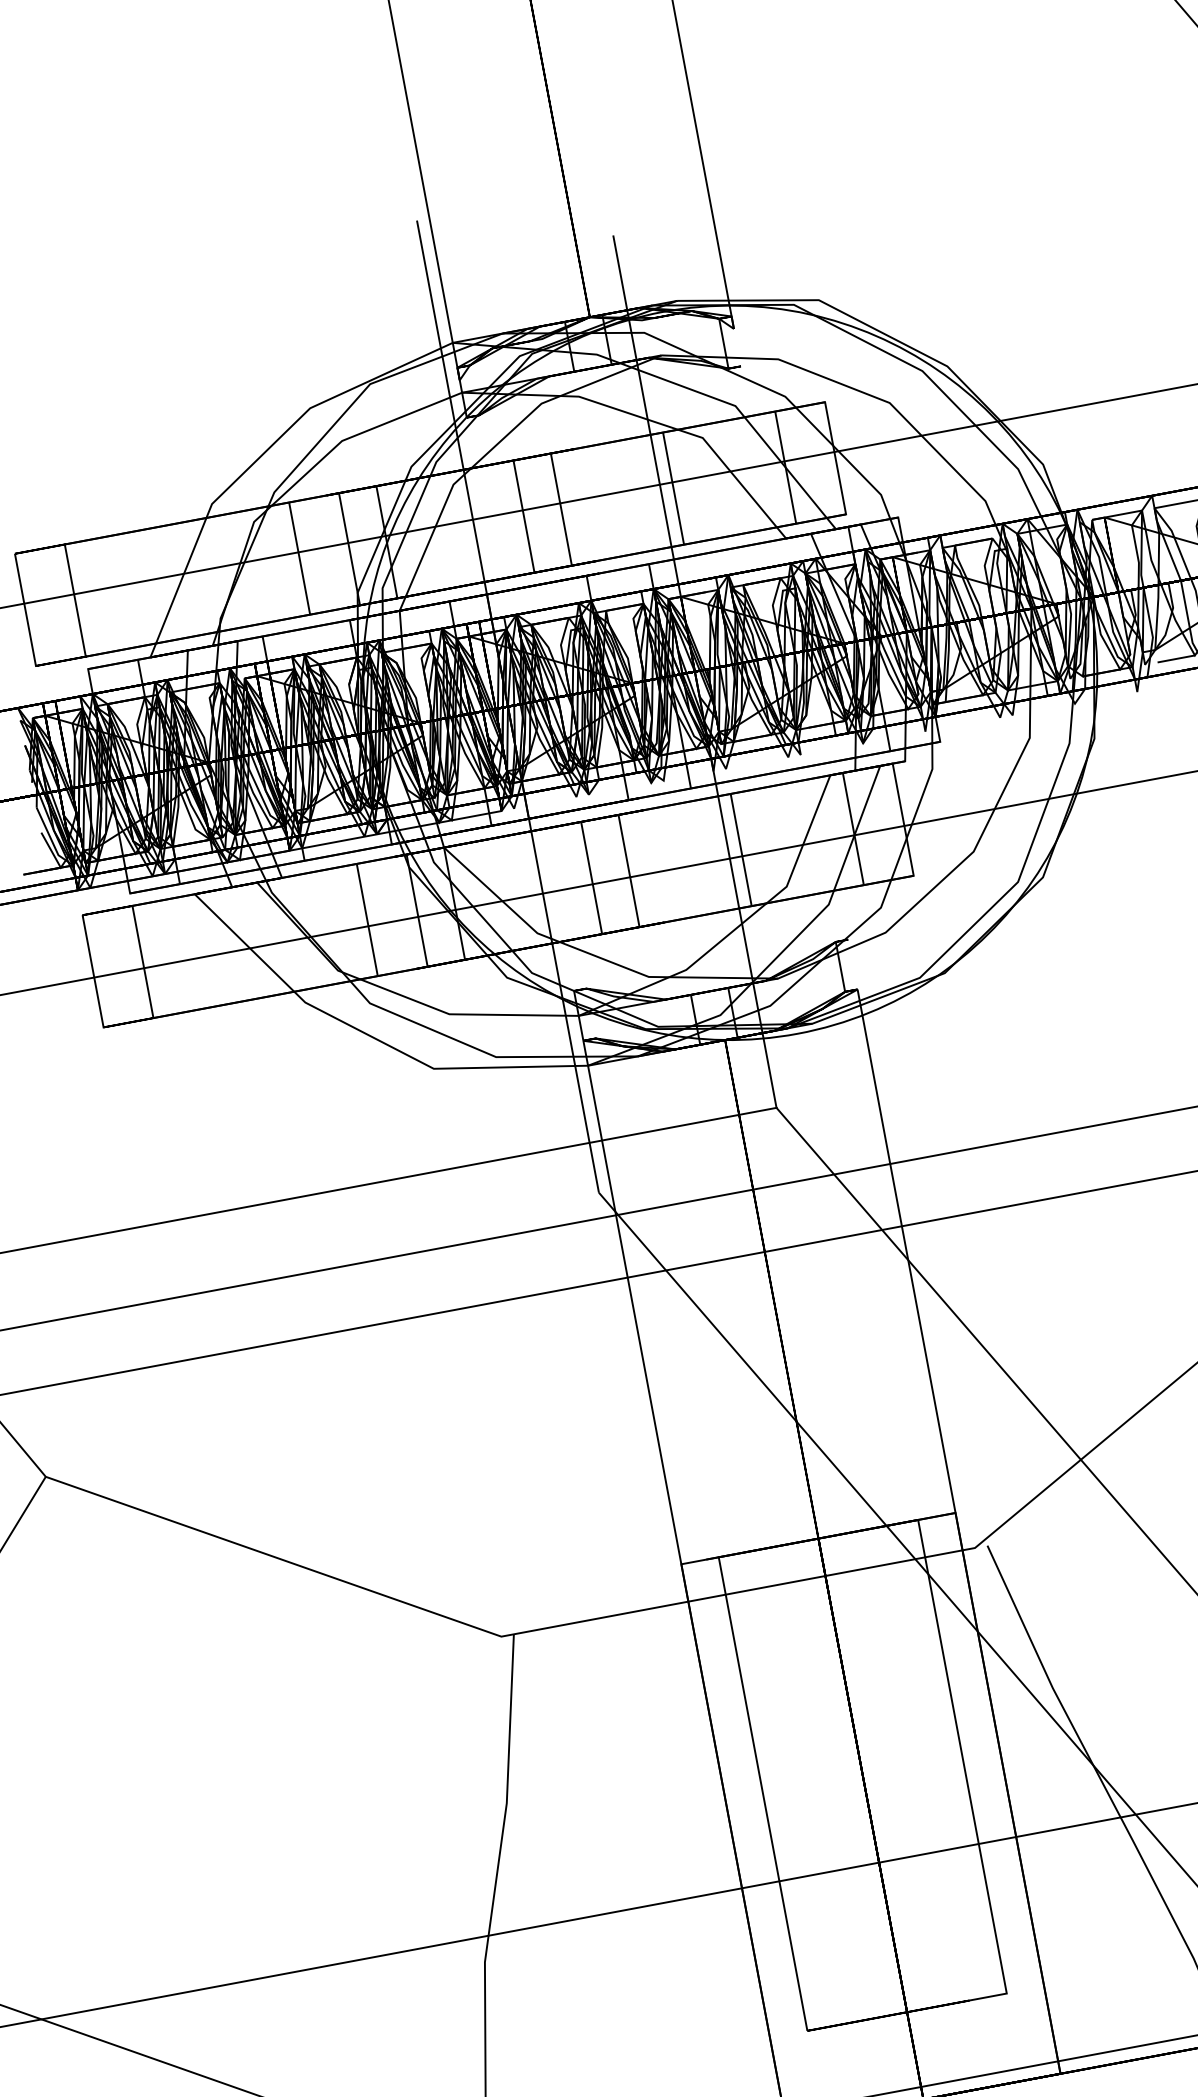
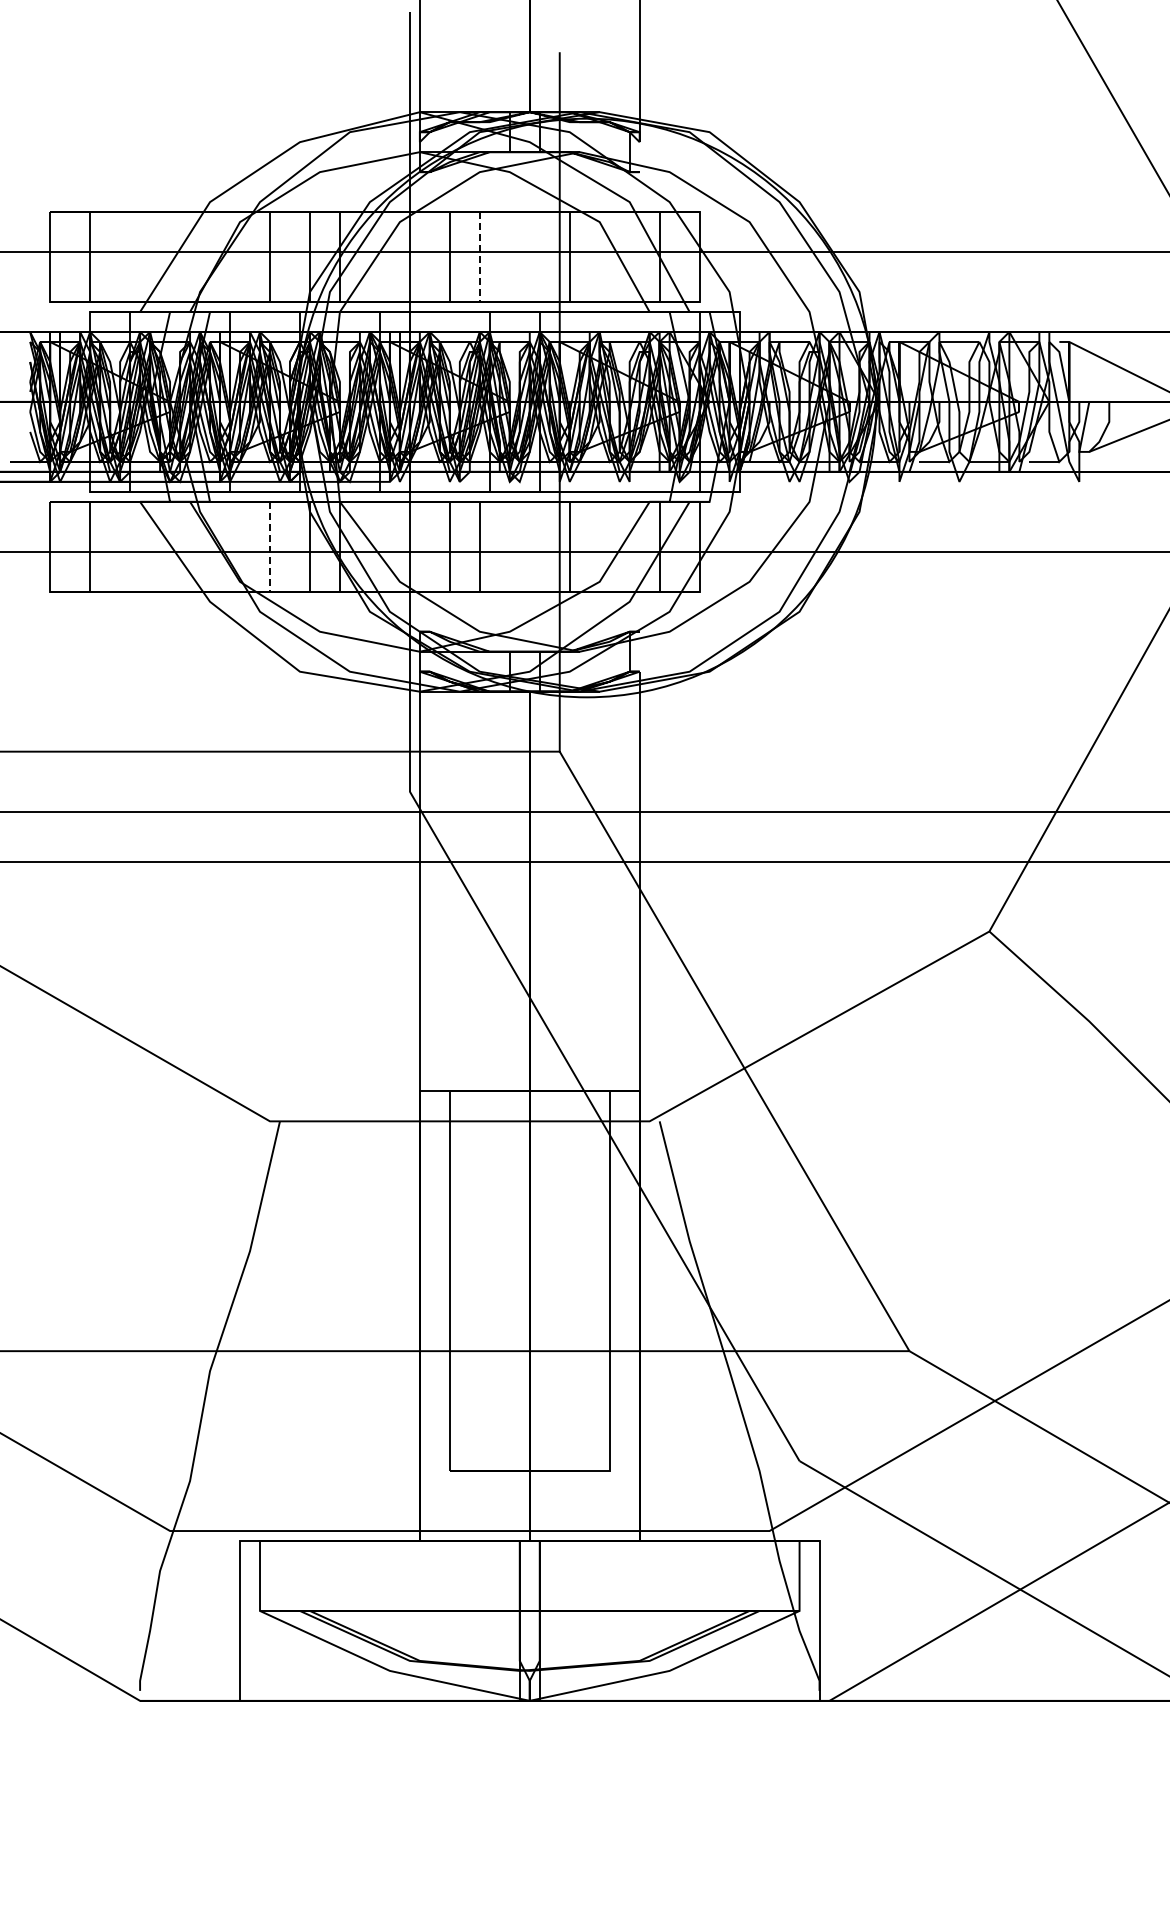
line: (561, 510) -> (479, 257), solid -> dashed
line: (366, 919) -> (269, 546), solid -> dashed

